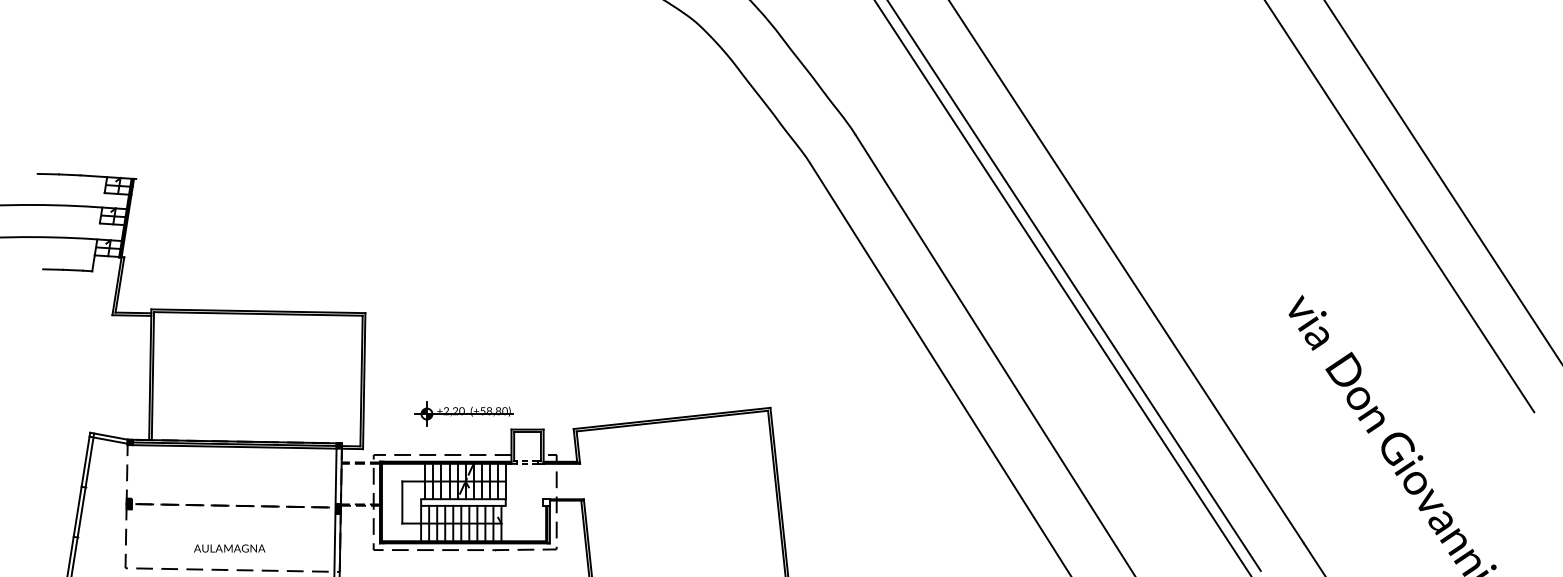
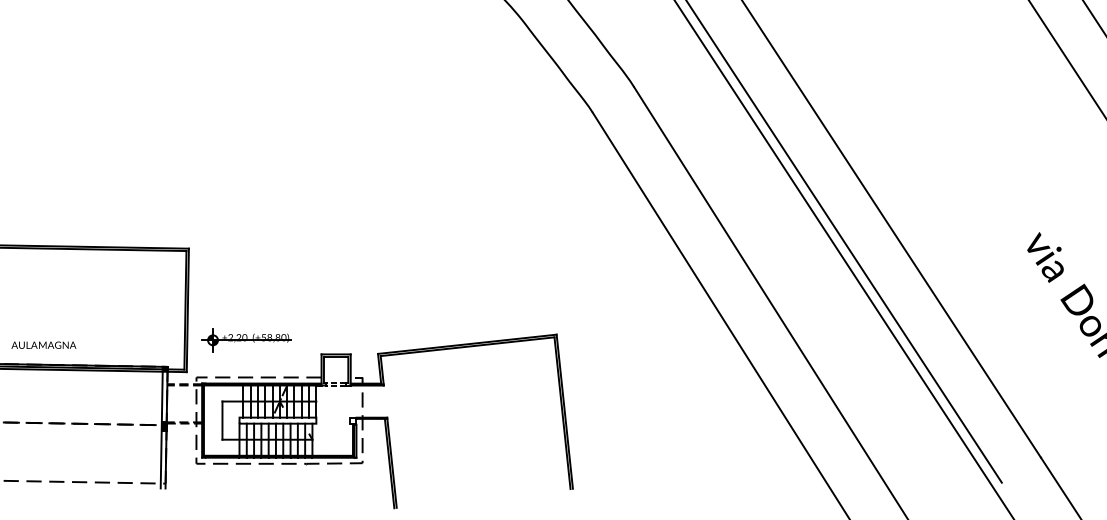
part: (463, 413) -> (246, 339), moved
text: (229, 548) -> (43, 345), moved

